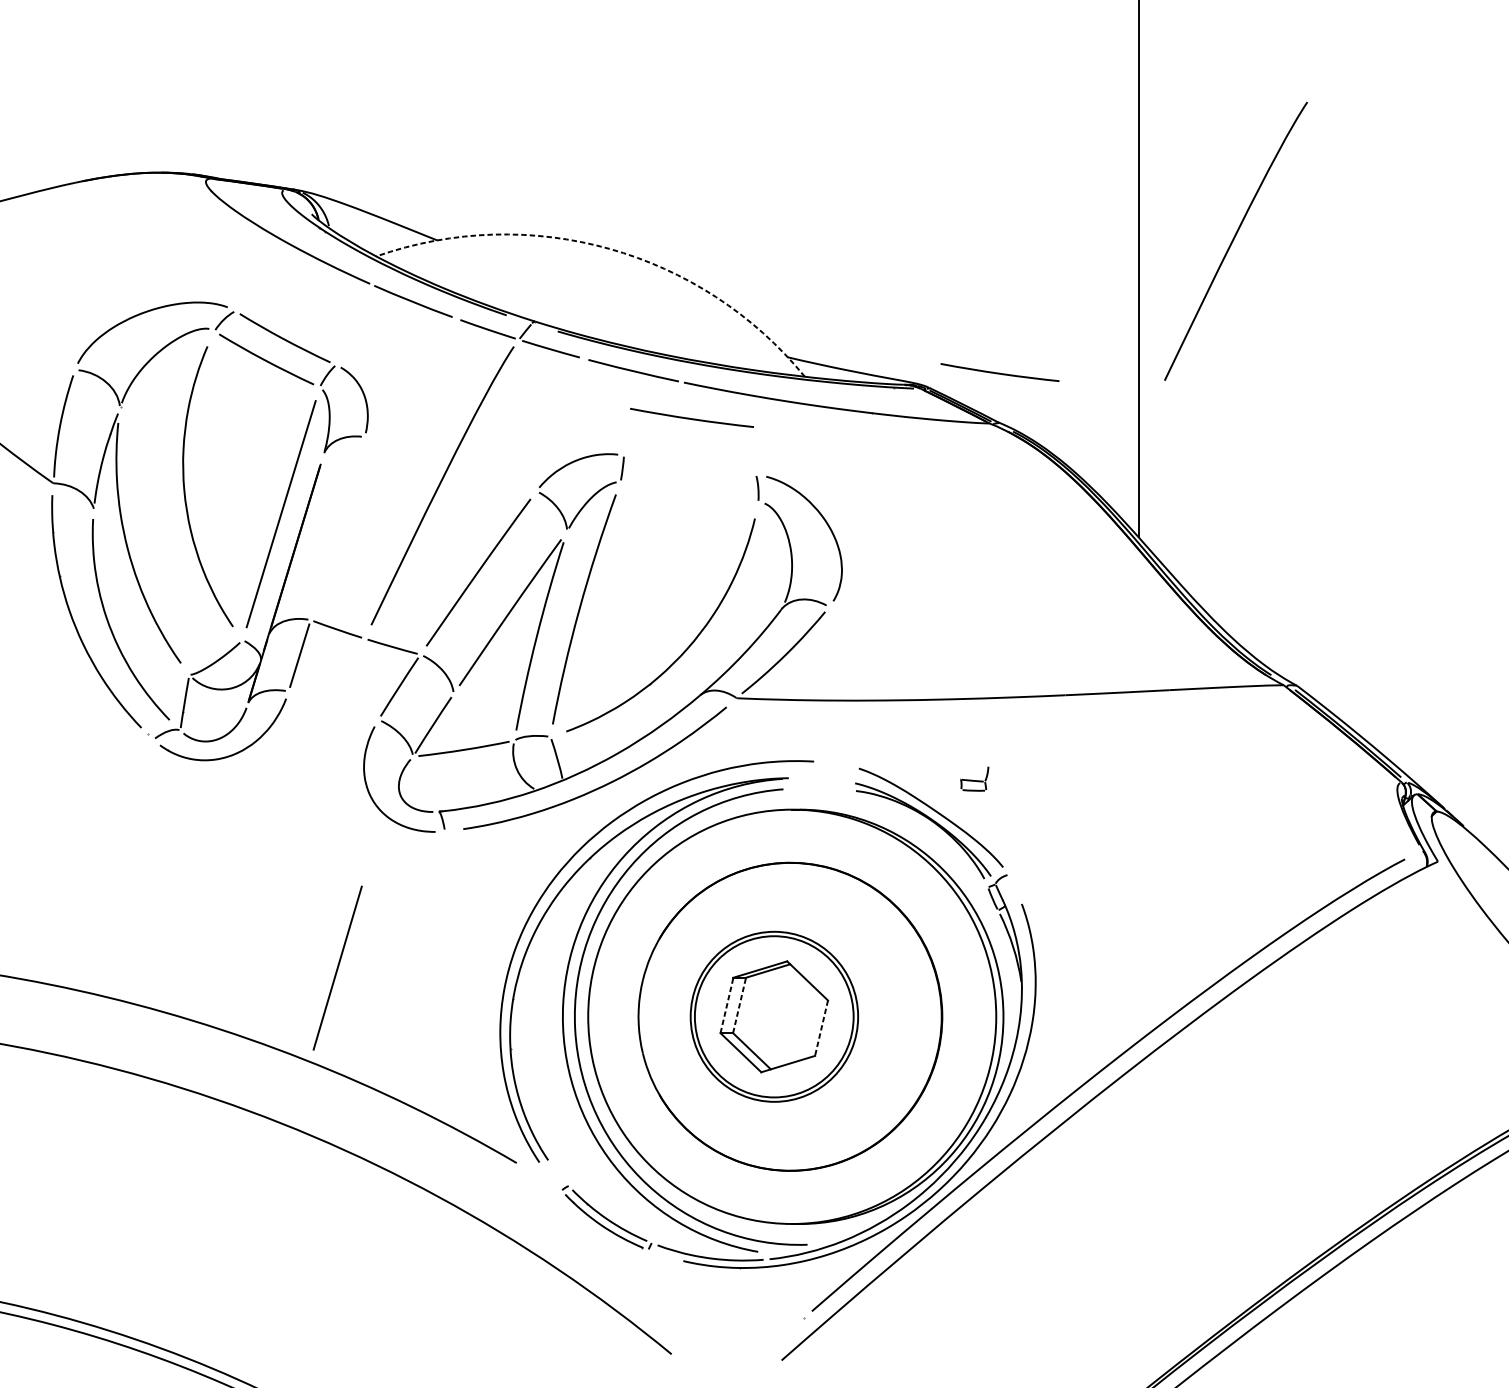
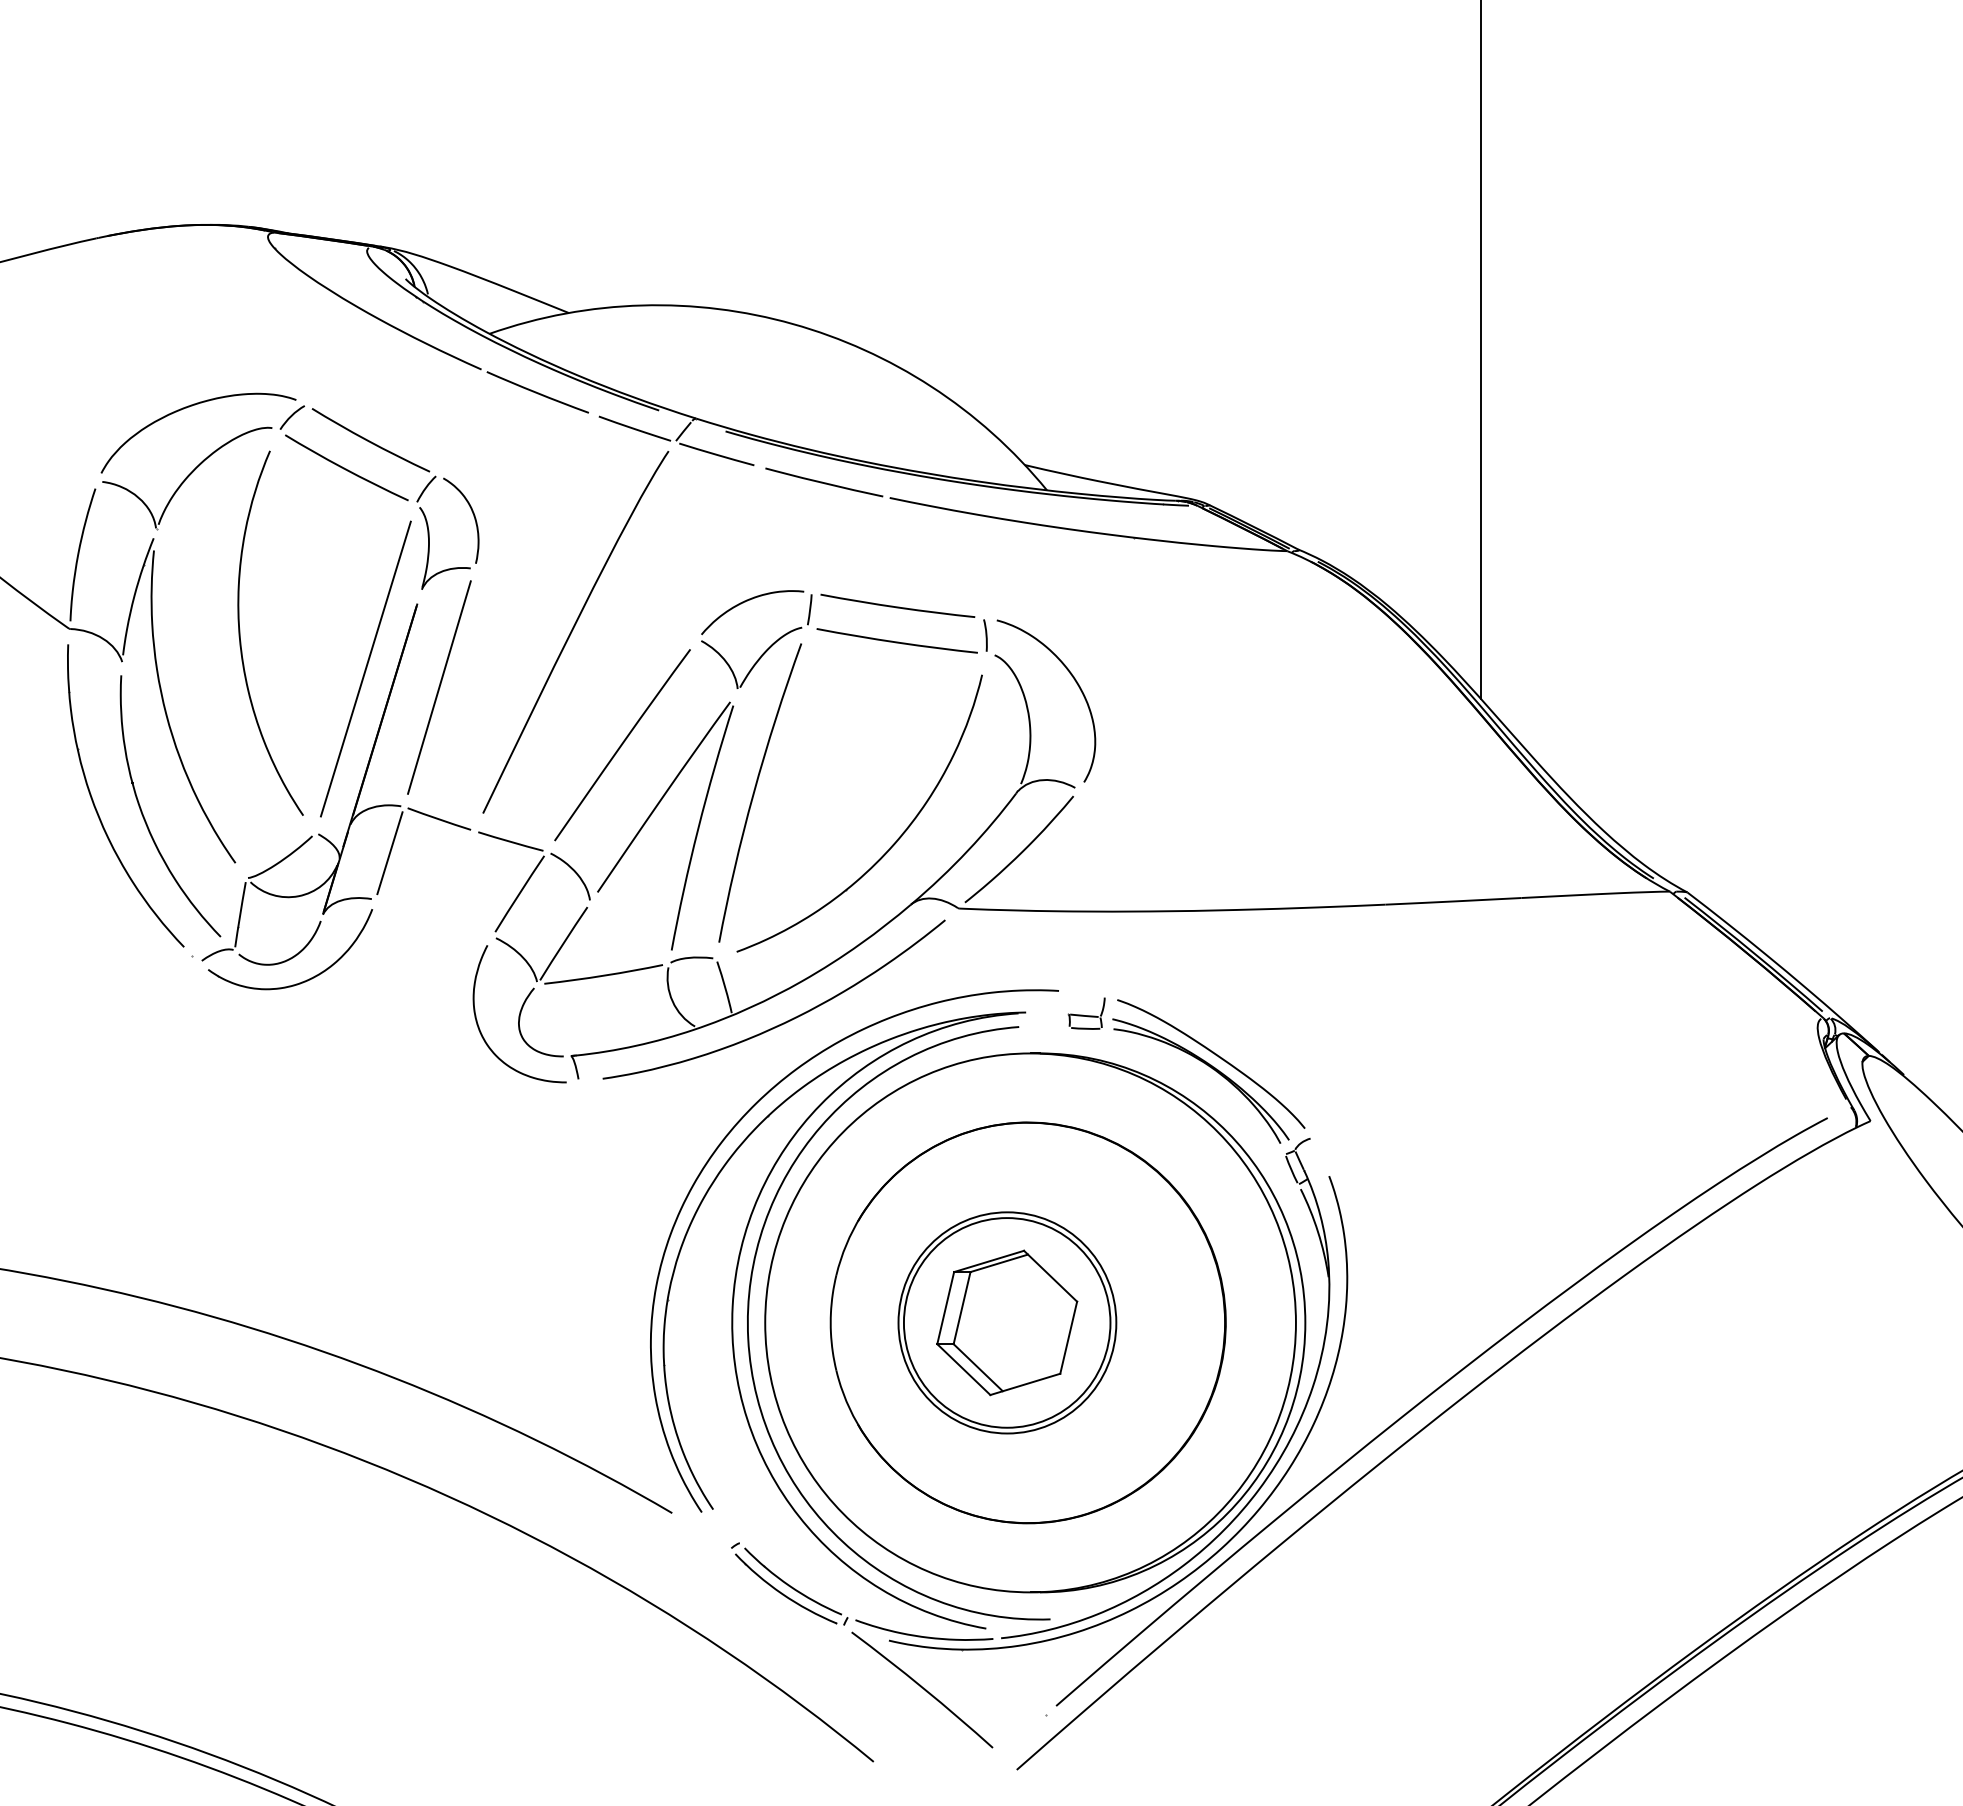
curve: (1234, 240) -> (1605, 312), removed
arc: (609, 249) -> (793, 324), dashed -> solid
curve: (999, 373) -> (897, 606), moved
curve: (691, 418) -> (896, 641), moved
part: (974, 778) -> (1086, 1013), moved
line: (337, 968) -> (439, 687), moved
line: (726, 1004) -> (945, 1307), dashed -> solid
line: (739, 1004) -> (962, 1307), dashed -> solid
line: (821, 1028) -> (1068, 1338), dashed -> solid
curve: (709, 1297) -> (922, 1688), added

